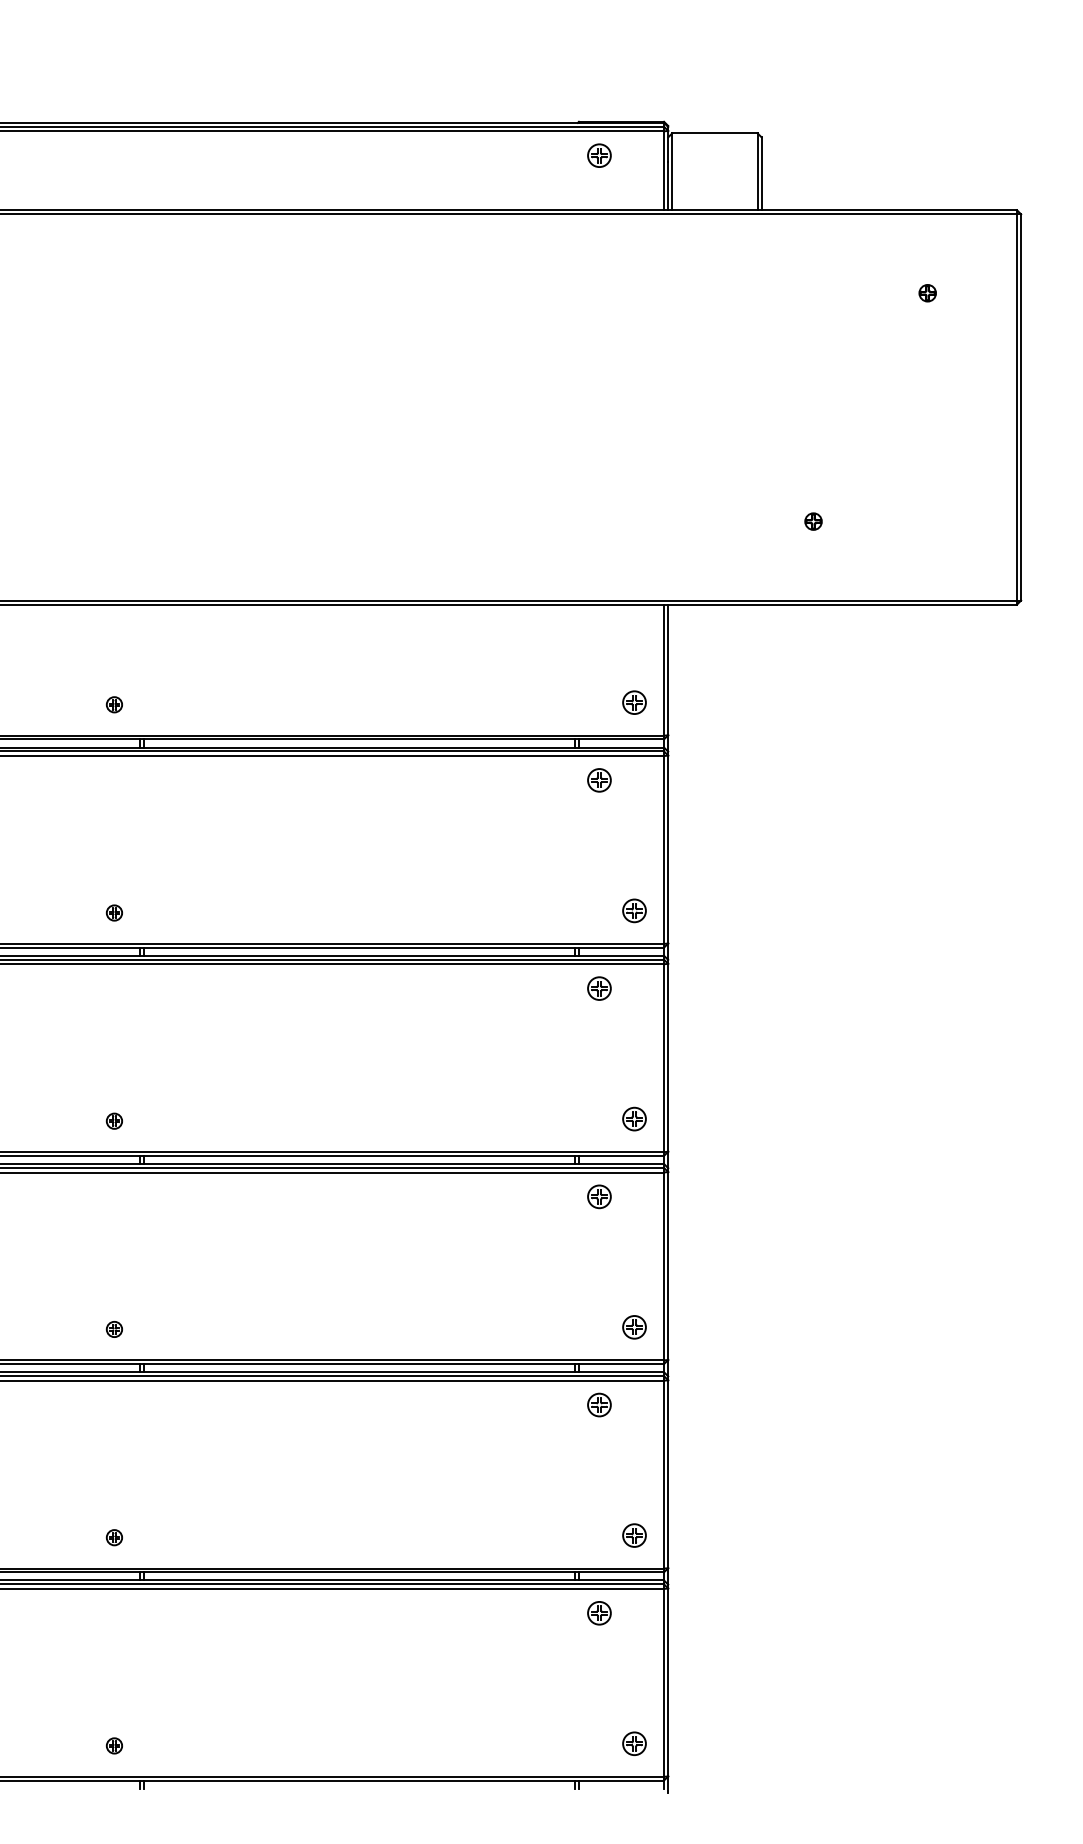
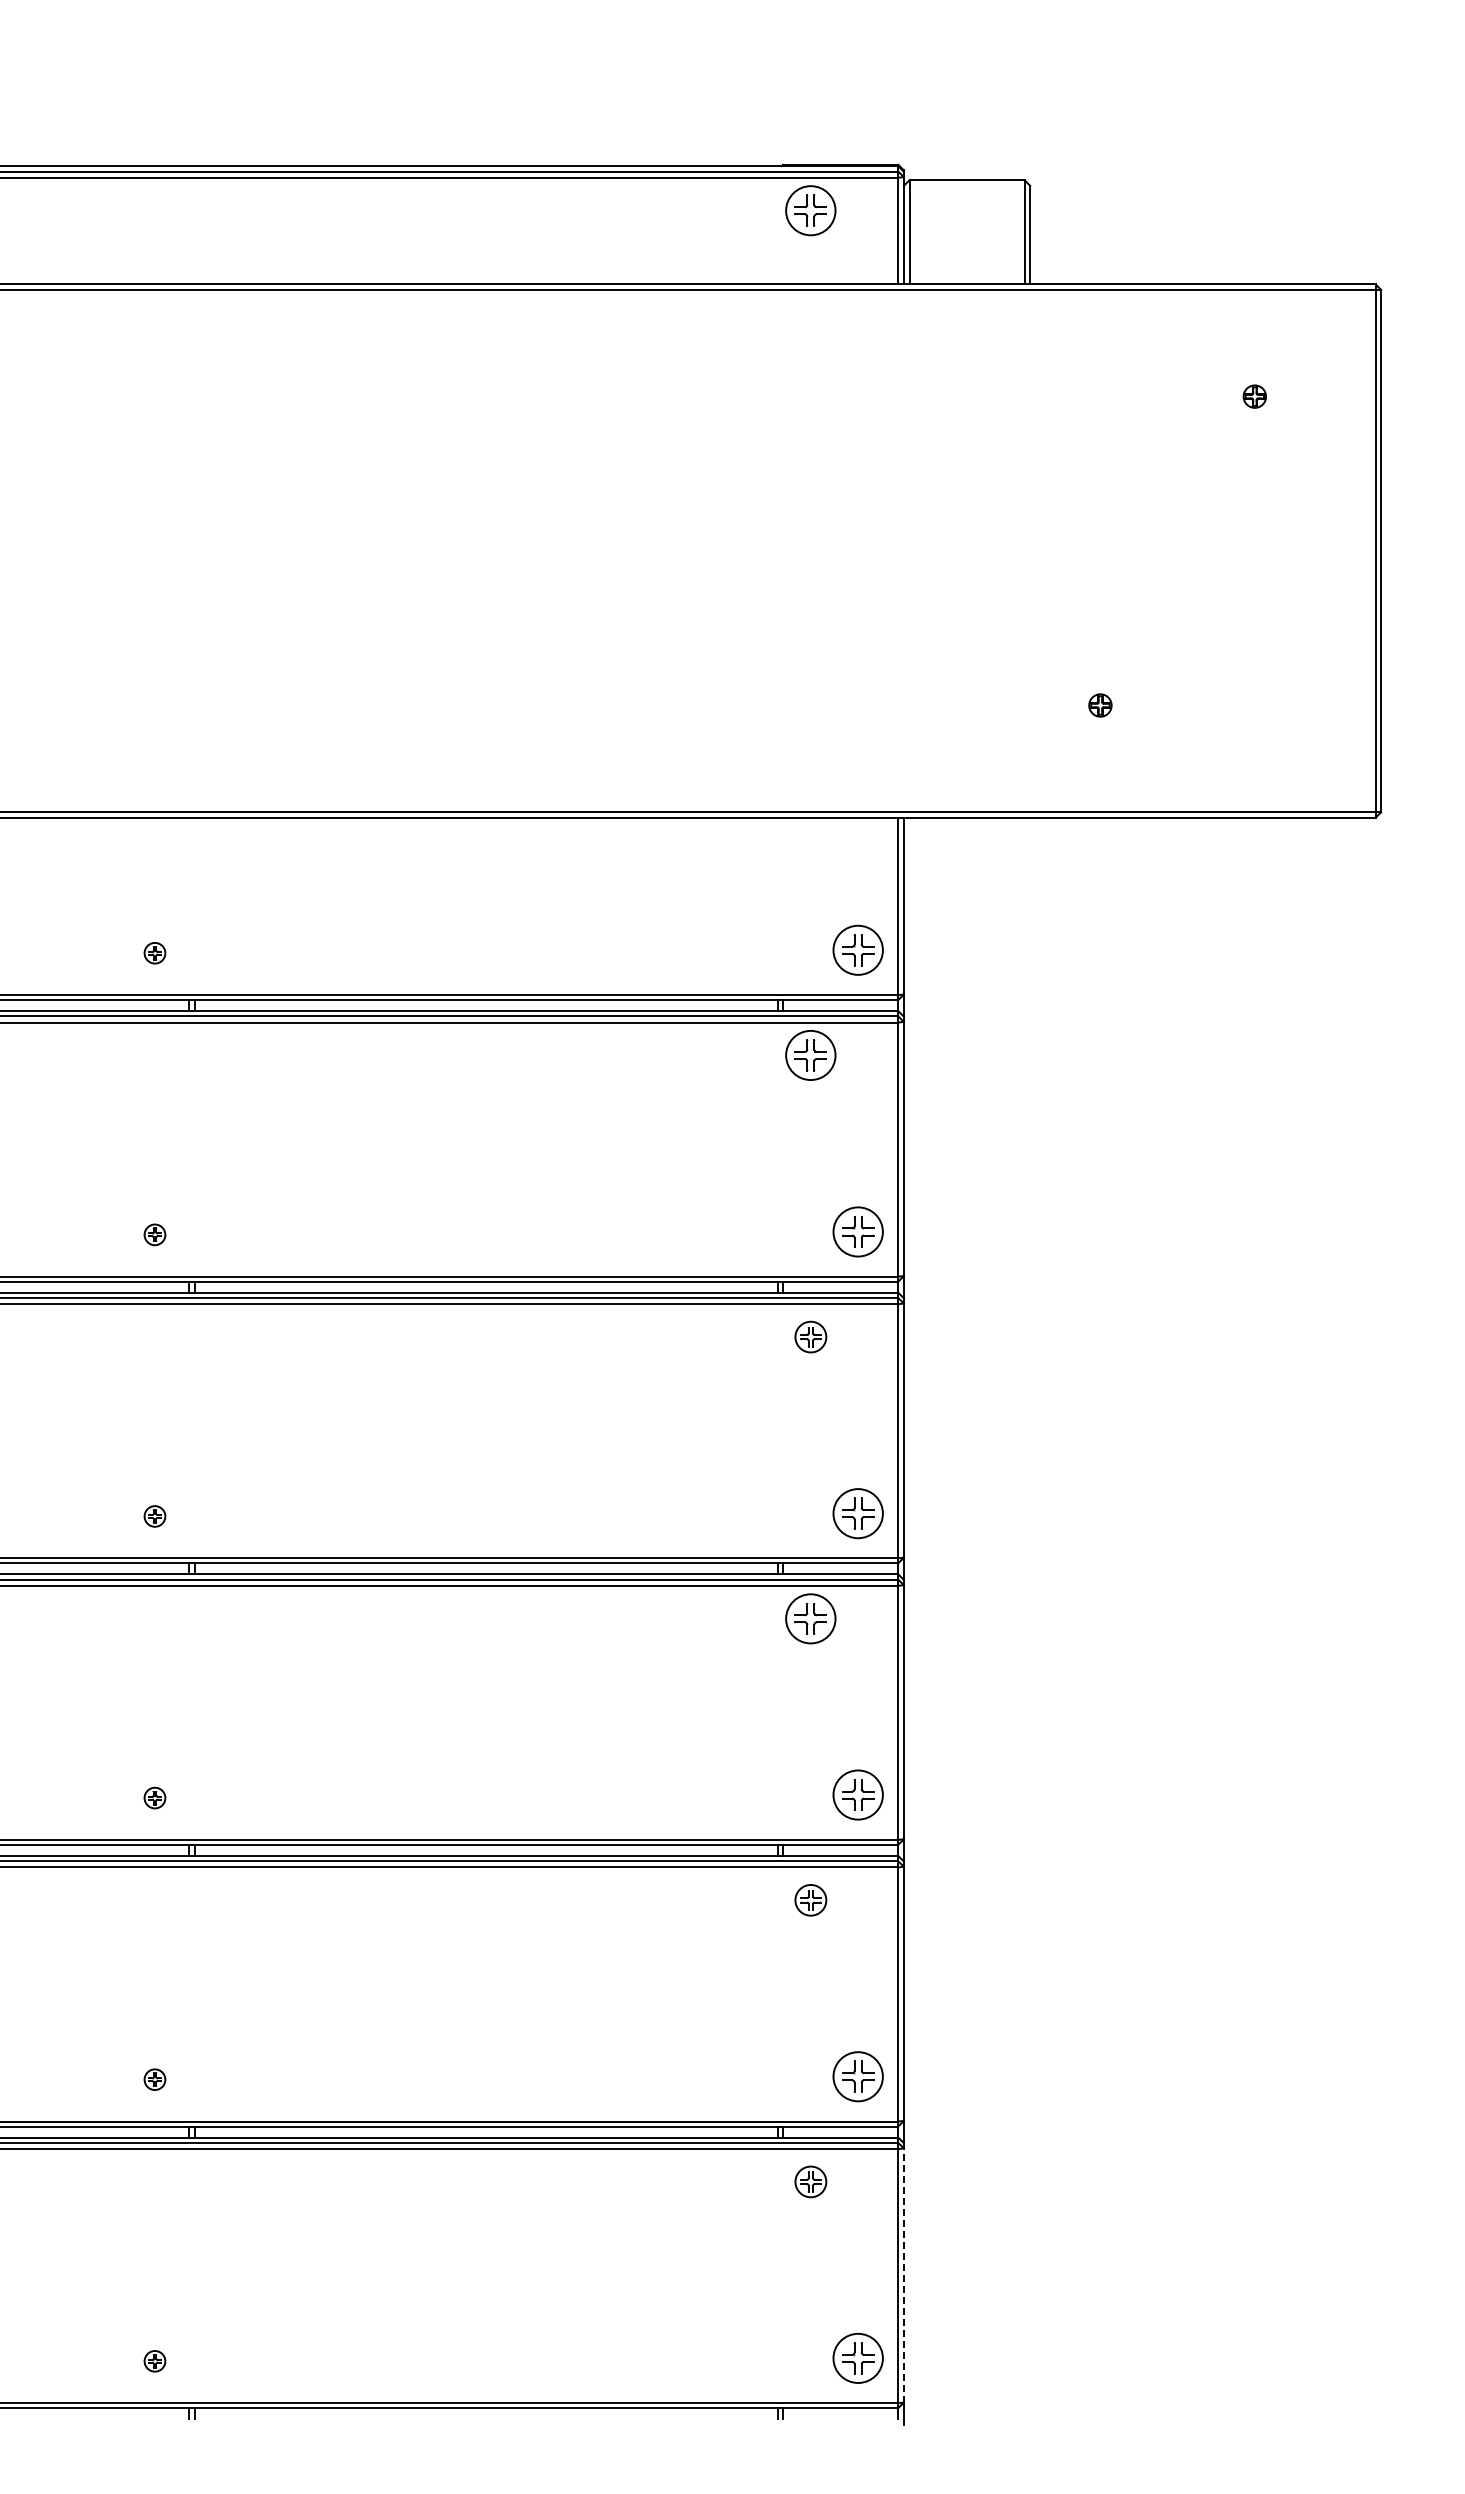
part: (599, 155) -> (810, 210), size x1.6
part: (634, 702) -> (858, 950), size x1.6
part: (599, 780) -> (810, 1055), size x1.6
part: (634, 910) -> (858, 1231), size x1.6
part: (634, 1119) -> (858, 1513), size x1.6
part: (599, 1196) -> (810, 1618), size x1.6
part: (634, 1327) -> (858, 1795), size x1.6
part: (634, 1535) -> (858, 2076), size x1.6
line: (667, 1681) -> (903, 2274), solid -> dashed
part: (634, 1743) -> (858, 2358), size x1.6

